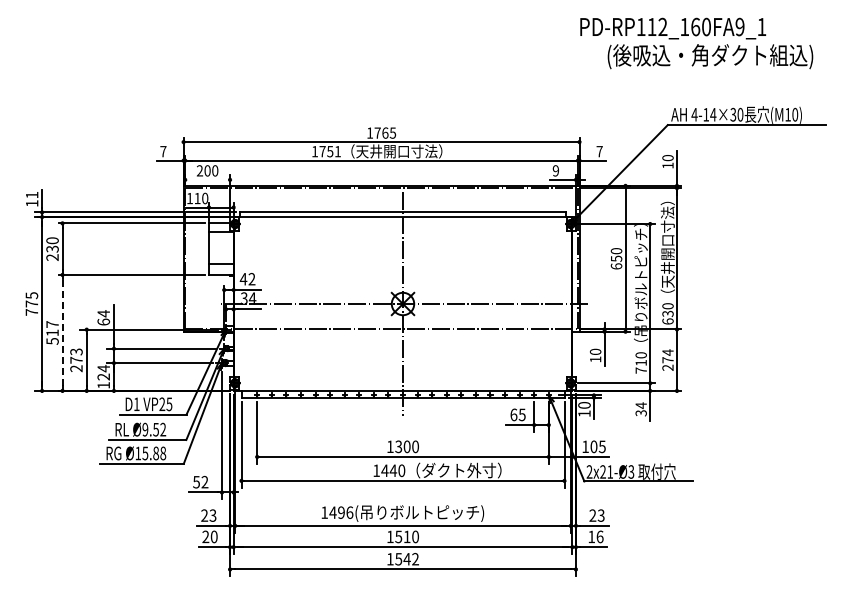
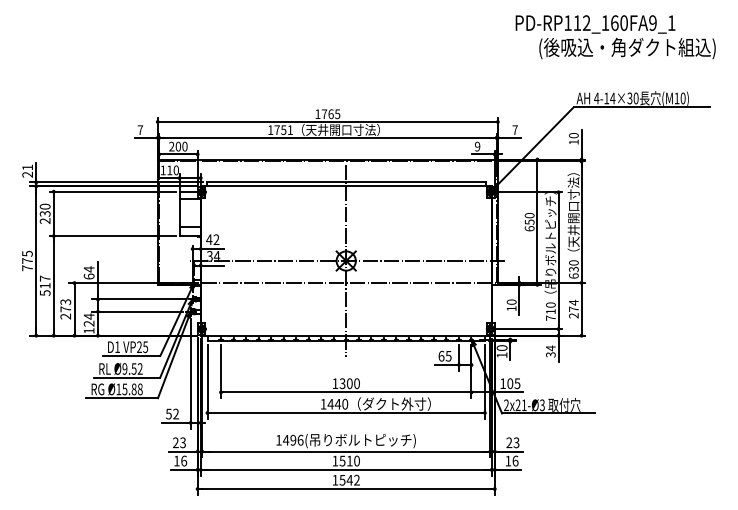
text: (696, 43) -> (615, 37), moved
line: (207, 179) -> (178, 154), added
text: (31, 203) -> (27, 174), 11 -> 21
line: (62, 332) -> (53, 285), dashed -> solid
text: (209, 536) -> (180, 460), 20 -> 16

